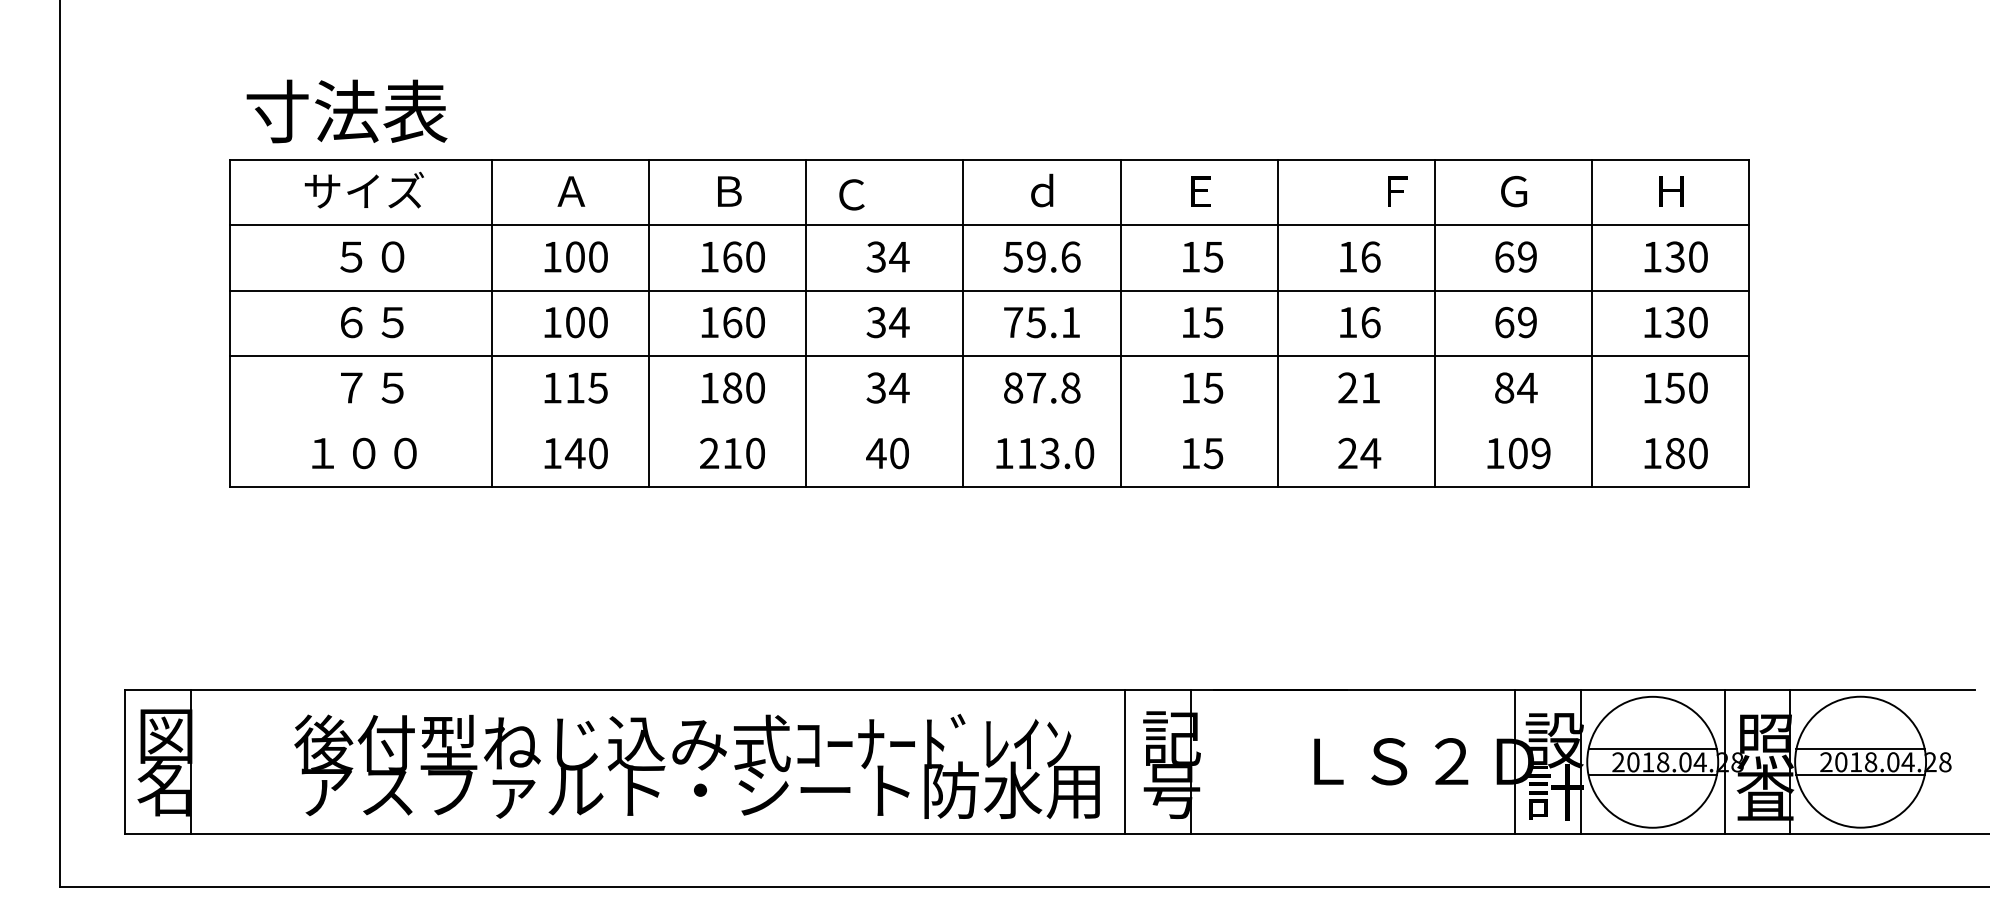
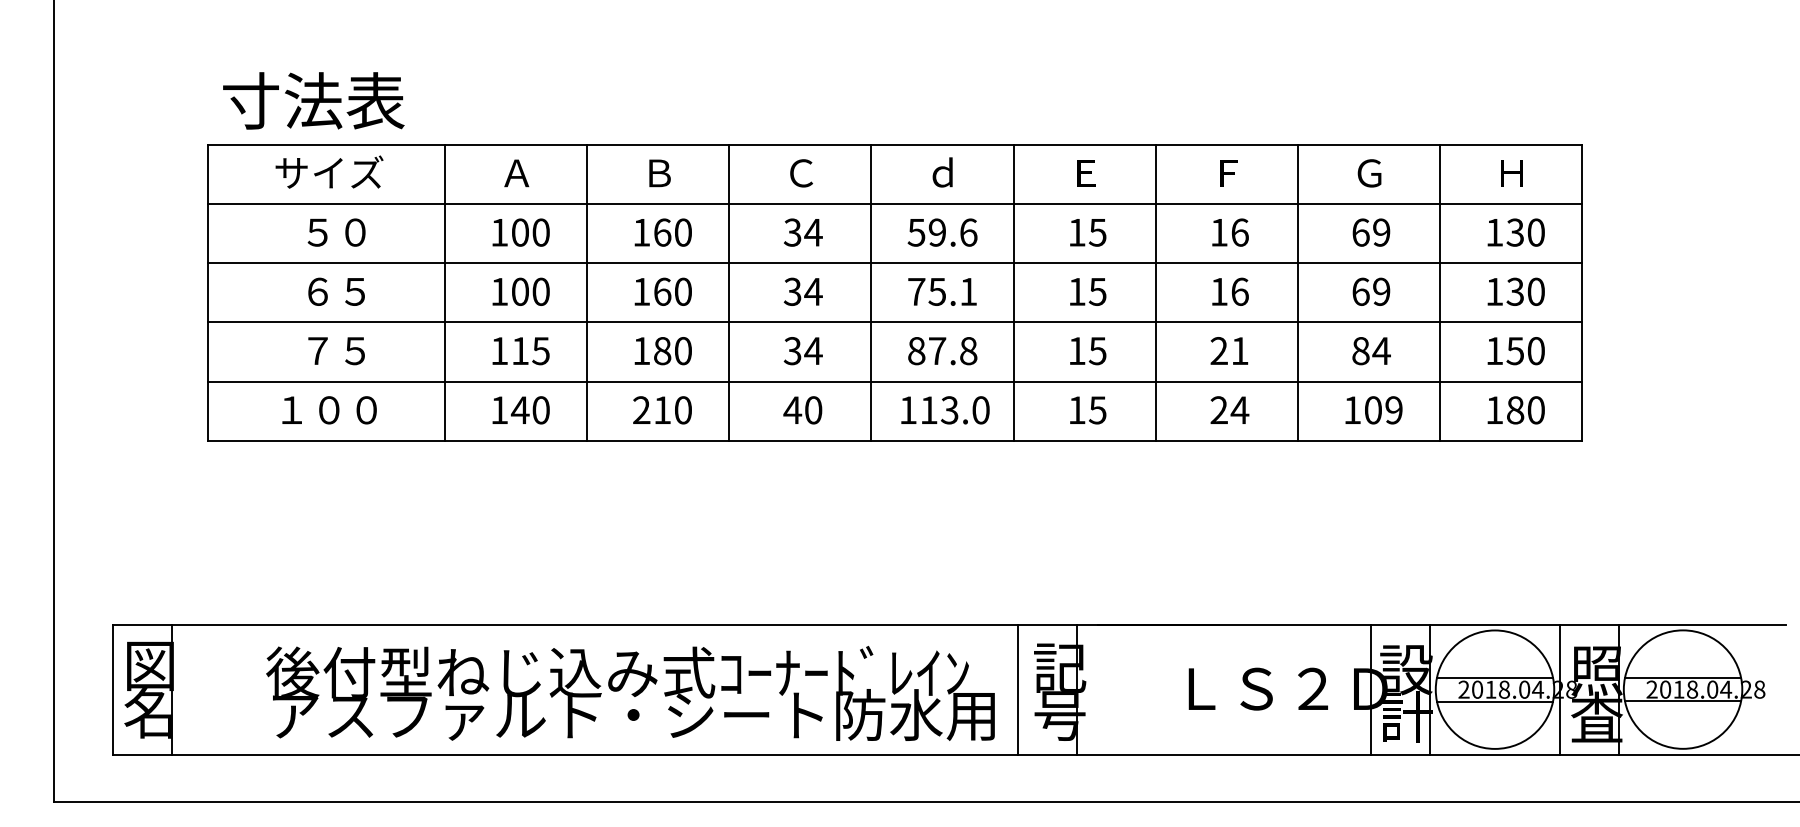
text: (1396, 191) -> (1228, 173), moved
text: (851, 195) -> (801, 173), moved
line: (990, 421) -> (895, 381), added

